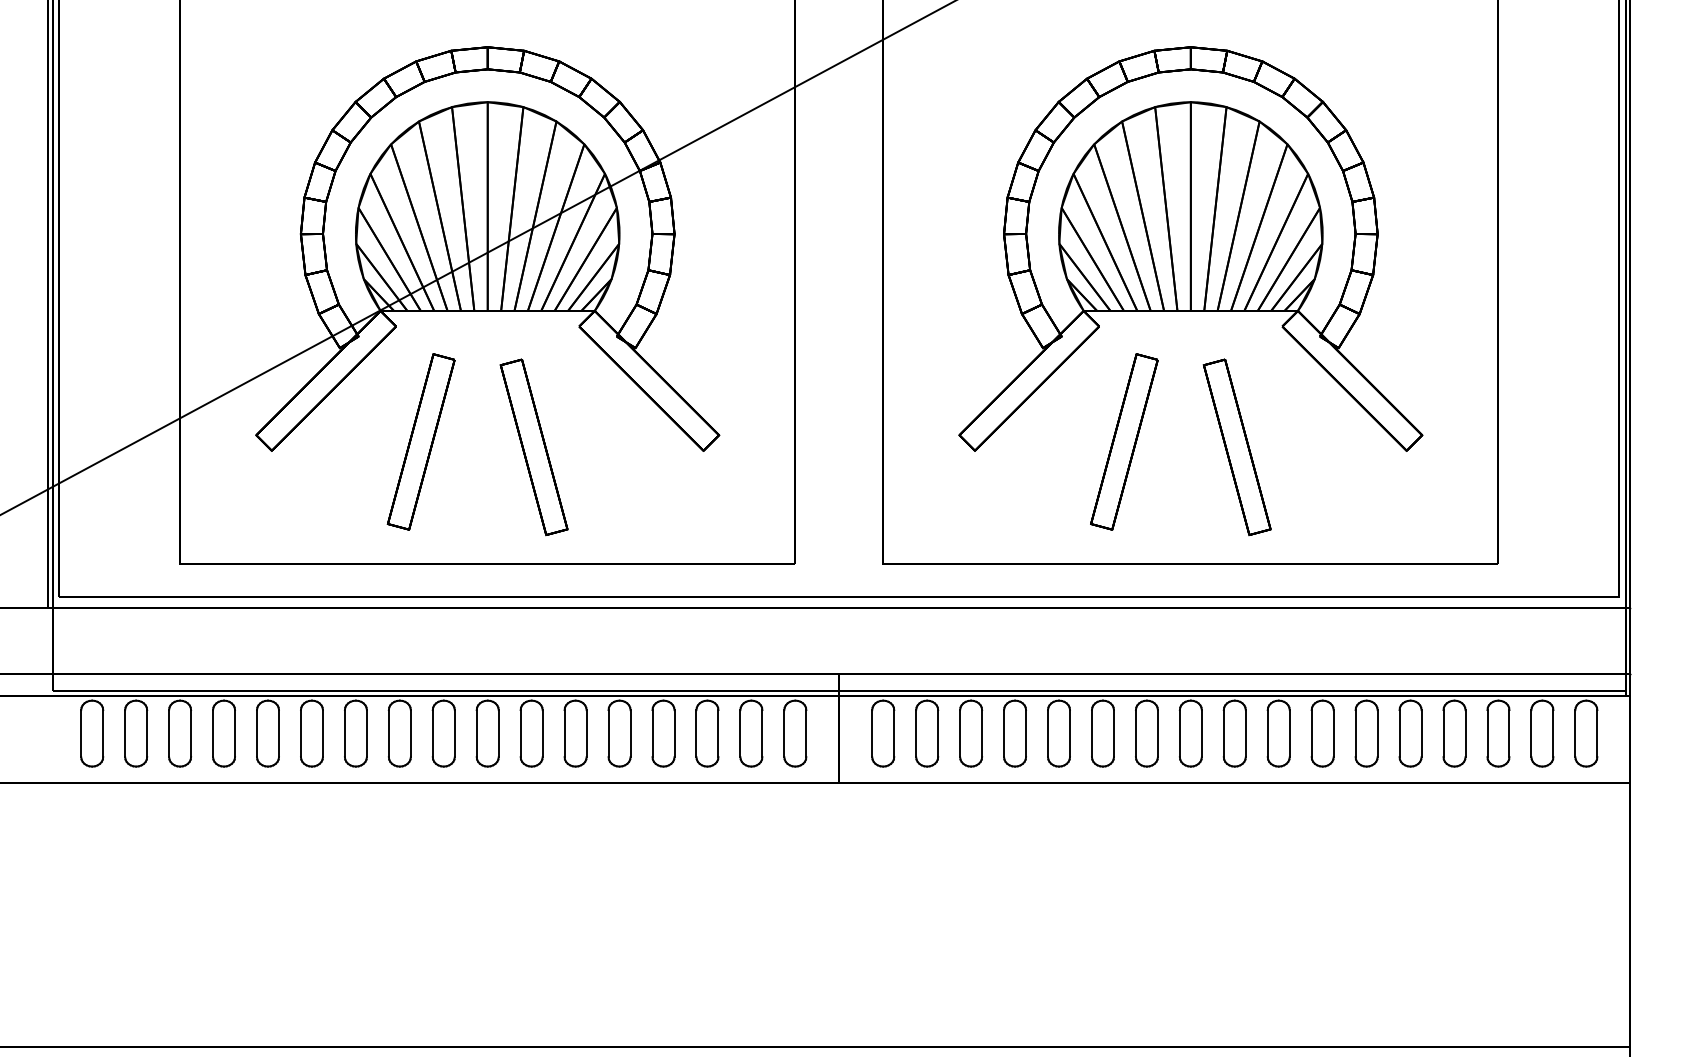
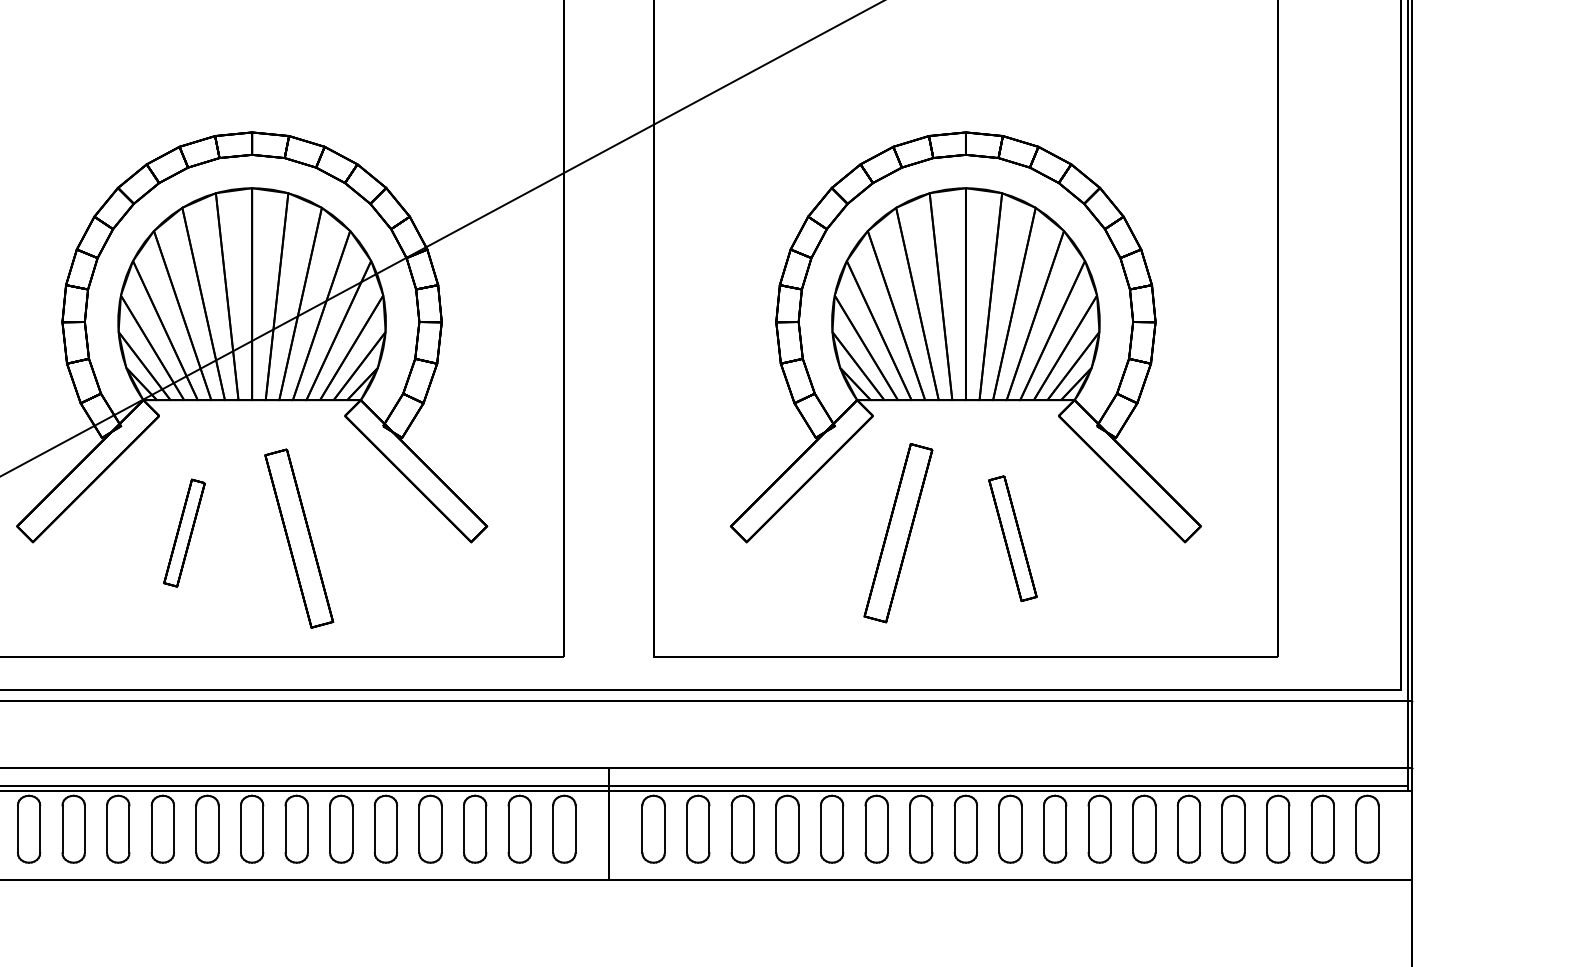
part: (420, 441) -> (183, 532), size x0.6
part: (1236, 447) -> (1012, 538), size x0.7

